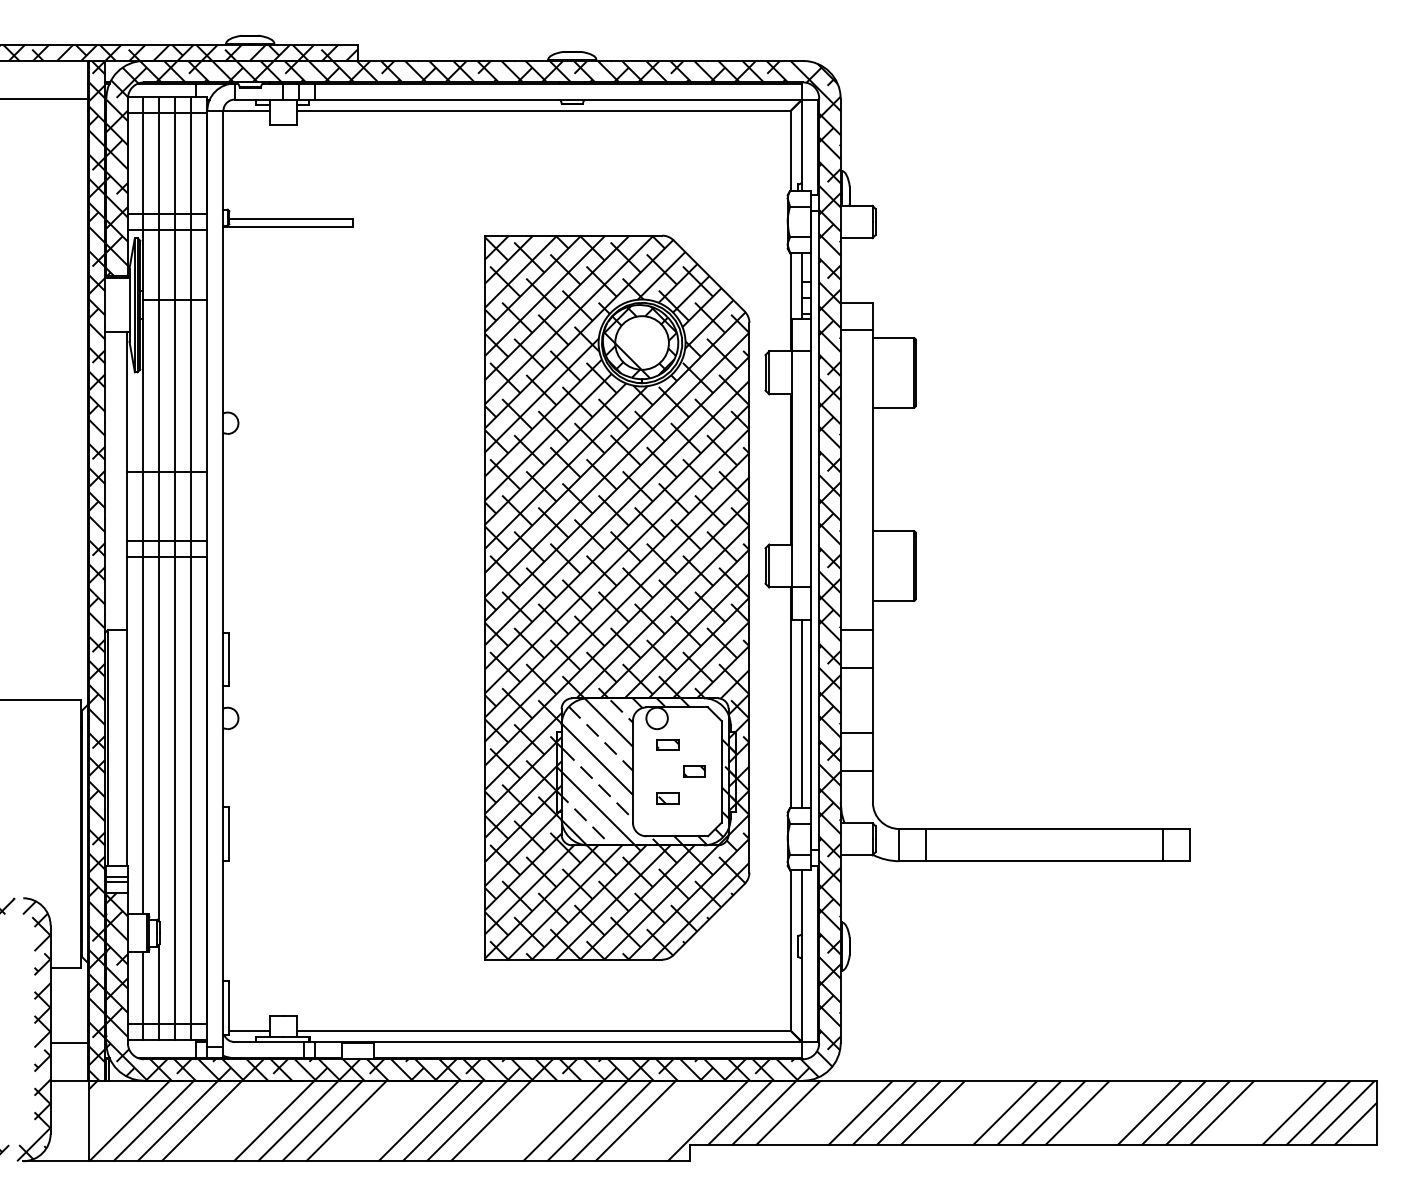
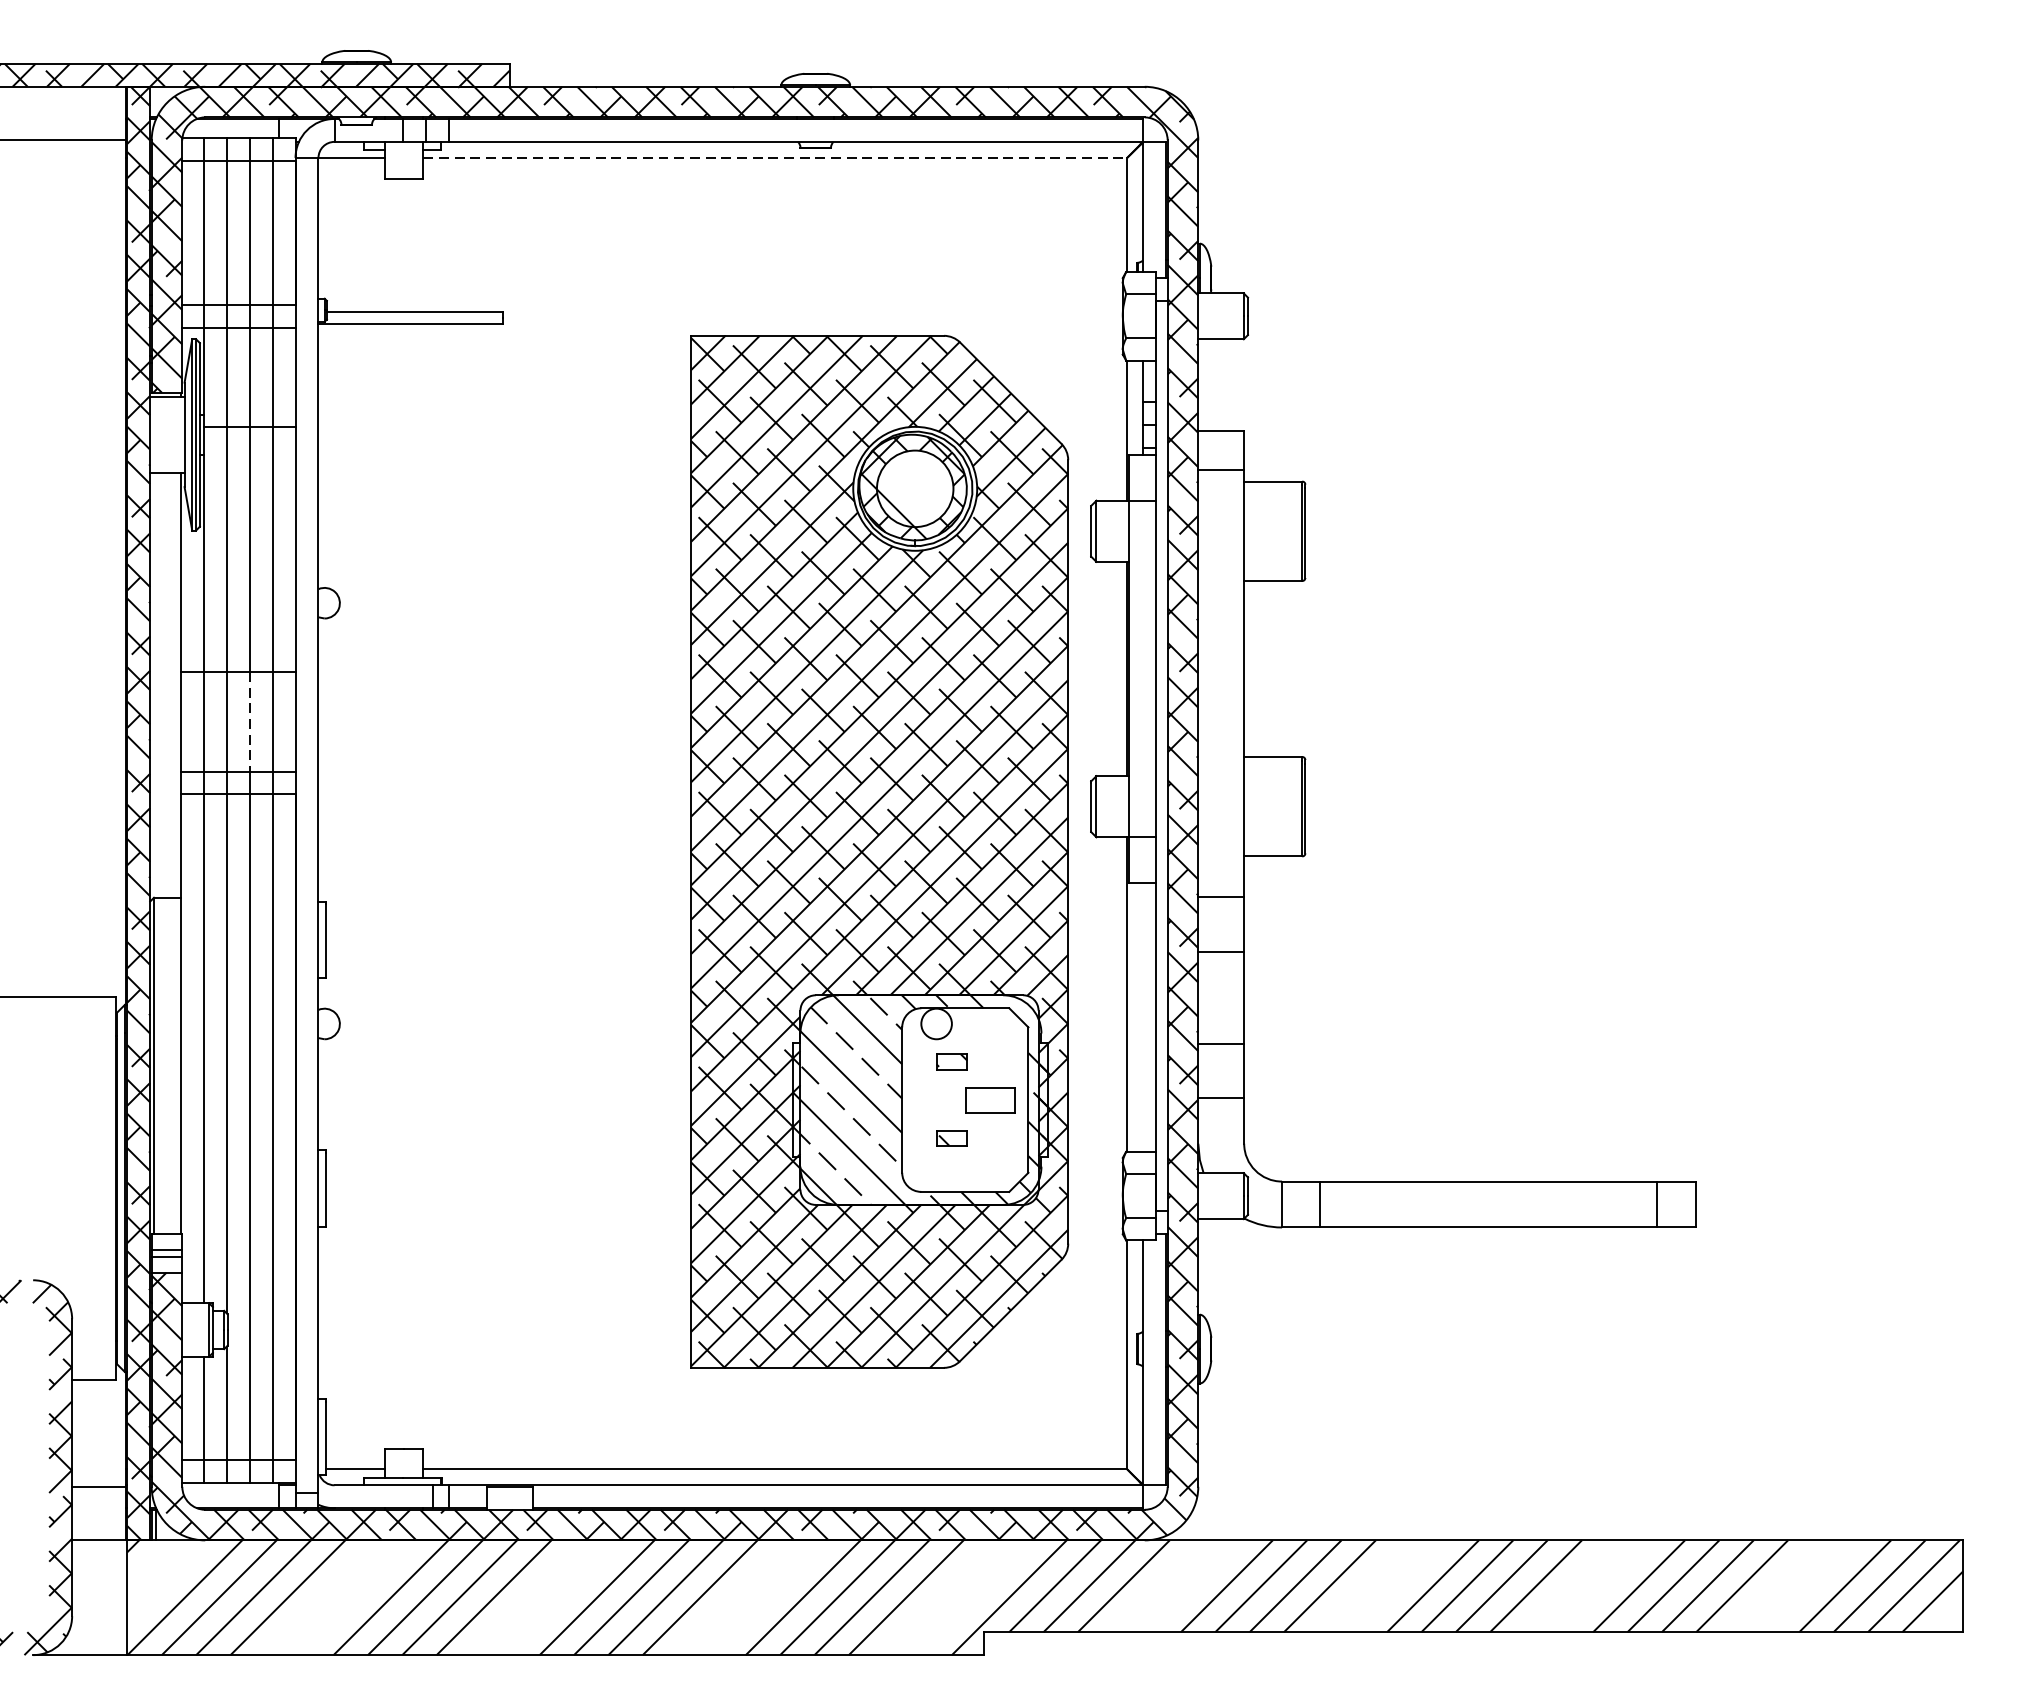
line: (543, 110) -> (774, 157), solid -> dashed
line: (175, 506) -> (250, 721), solid -> dashed
line: (802, 713) -> (1143, 1016), removed
part: (694, 771) -> (989, 1099), size x1.6

